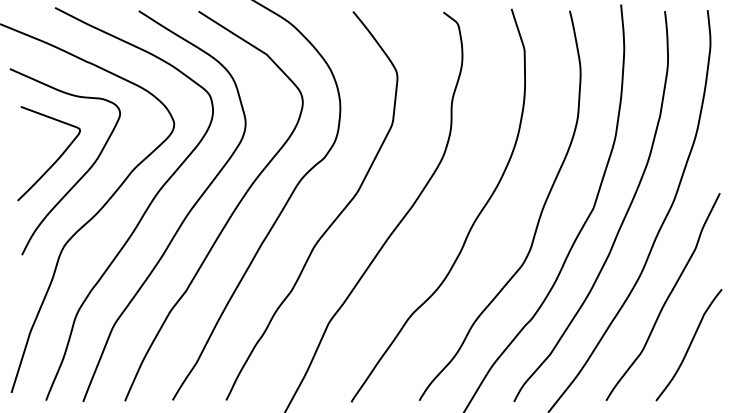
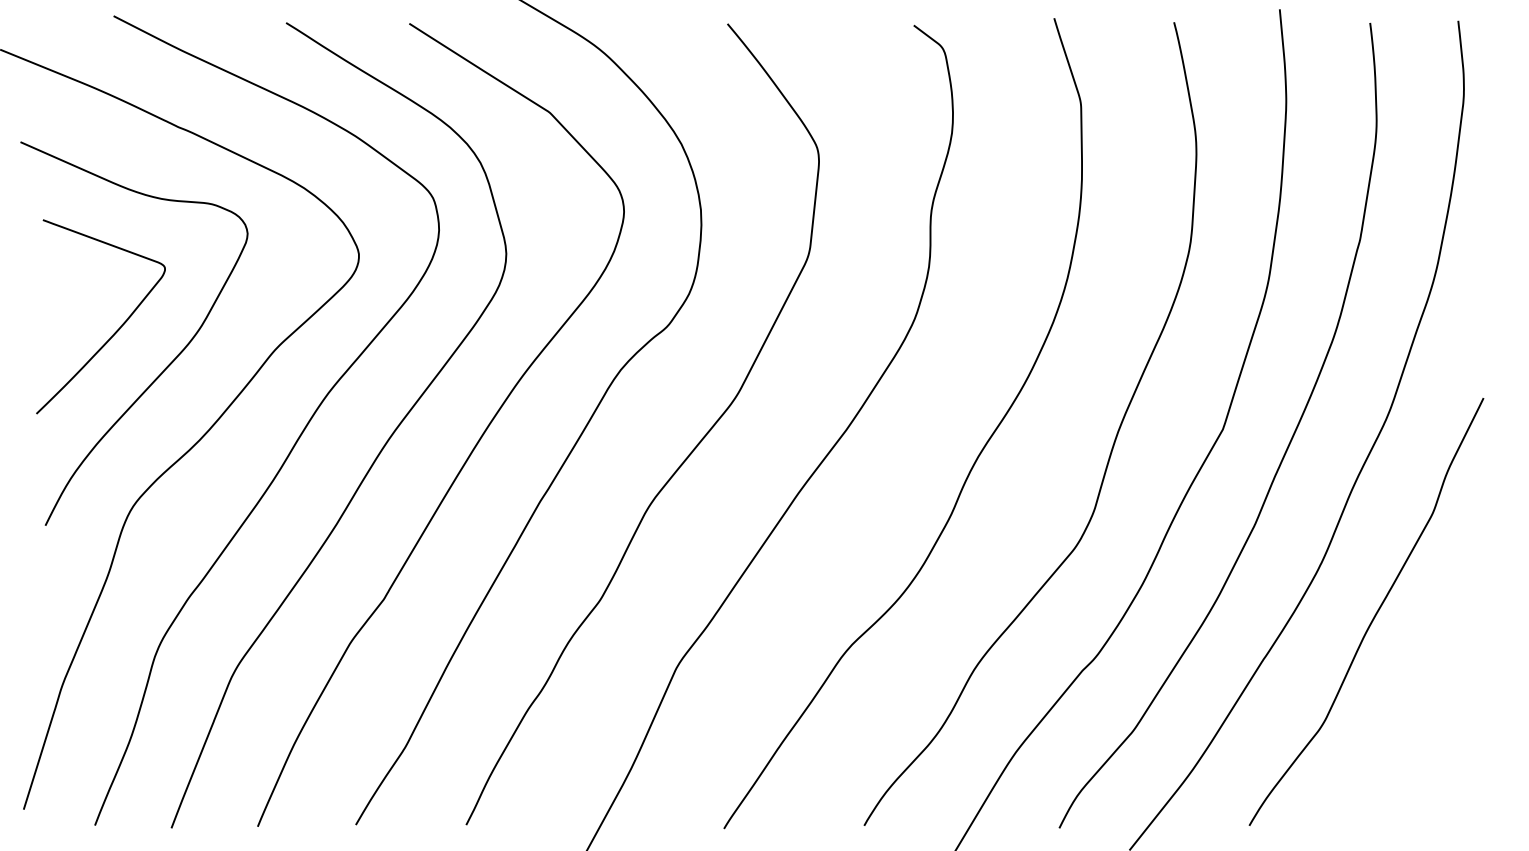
curve: (689, 345) -> (1420, 711), removed

